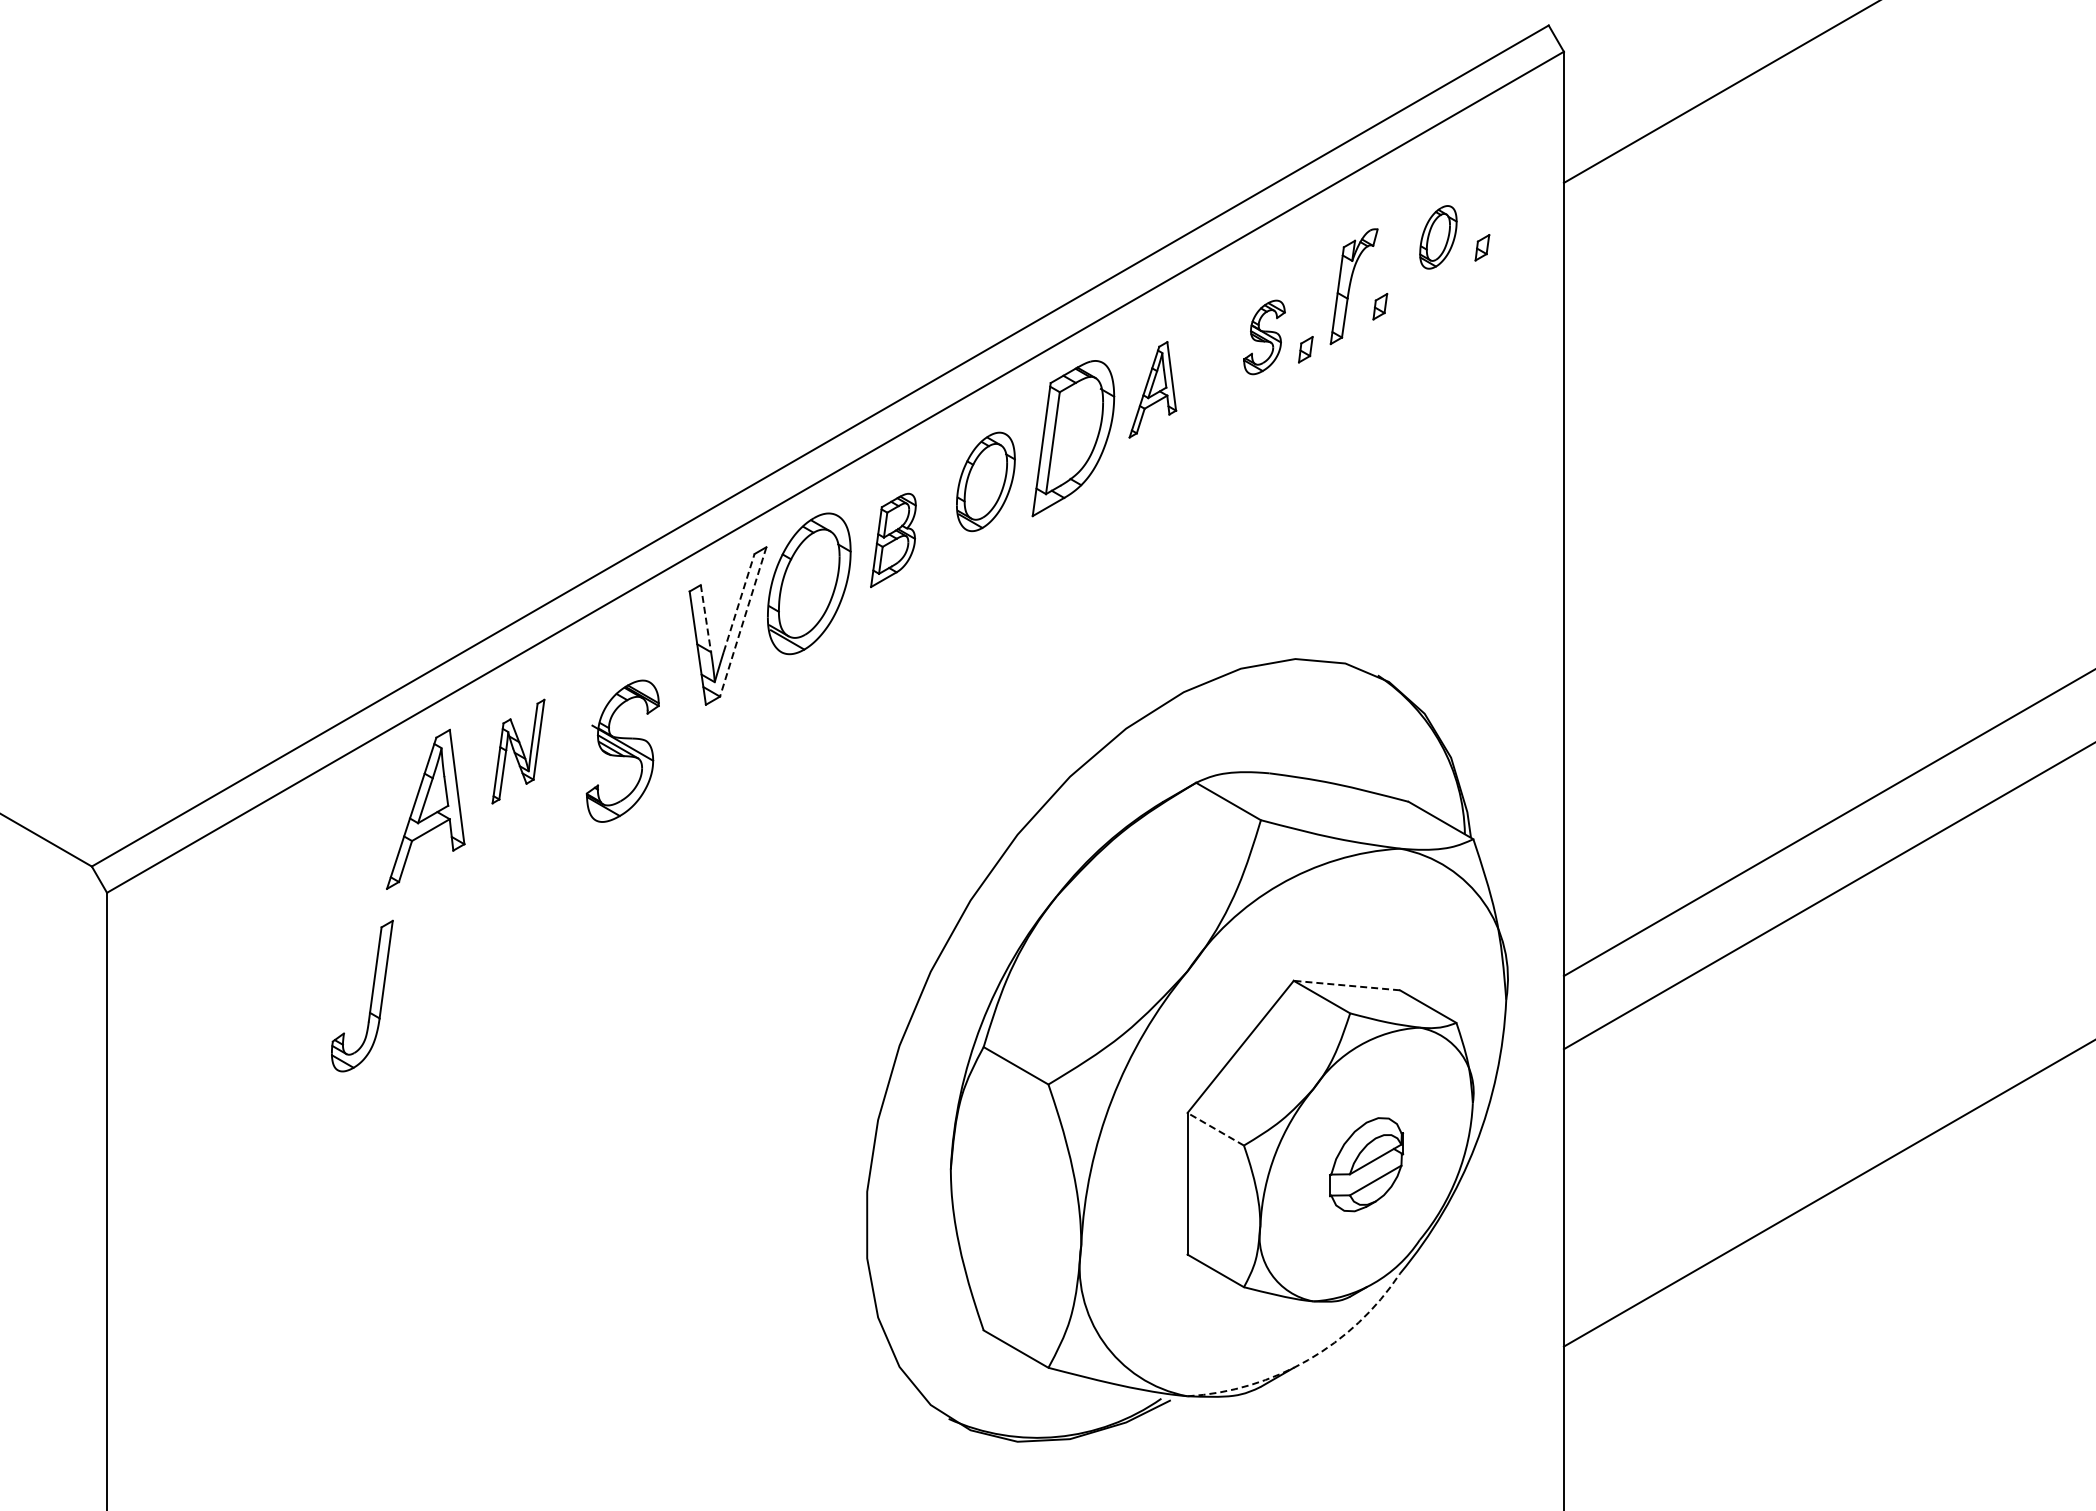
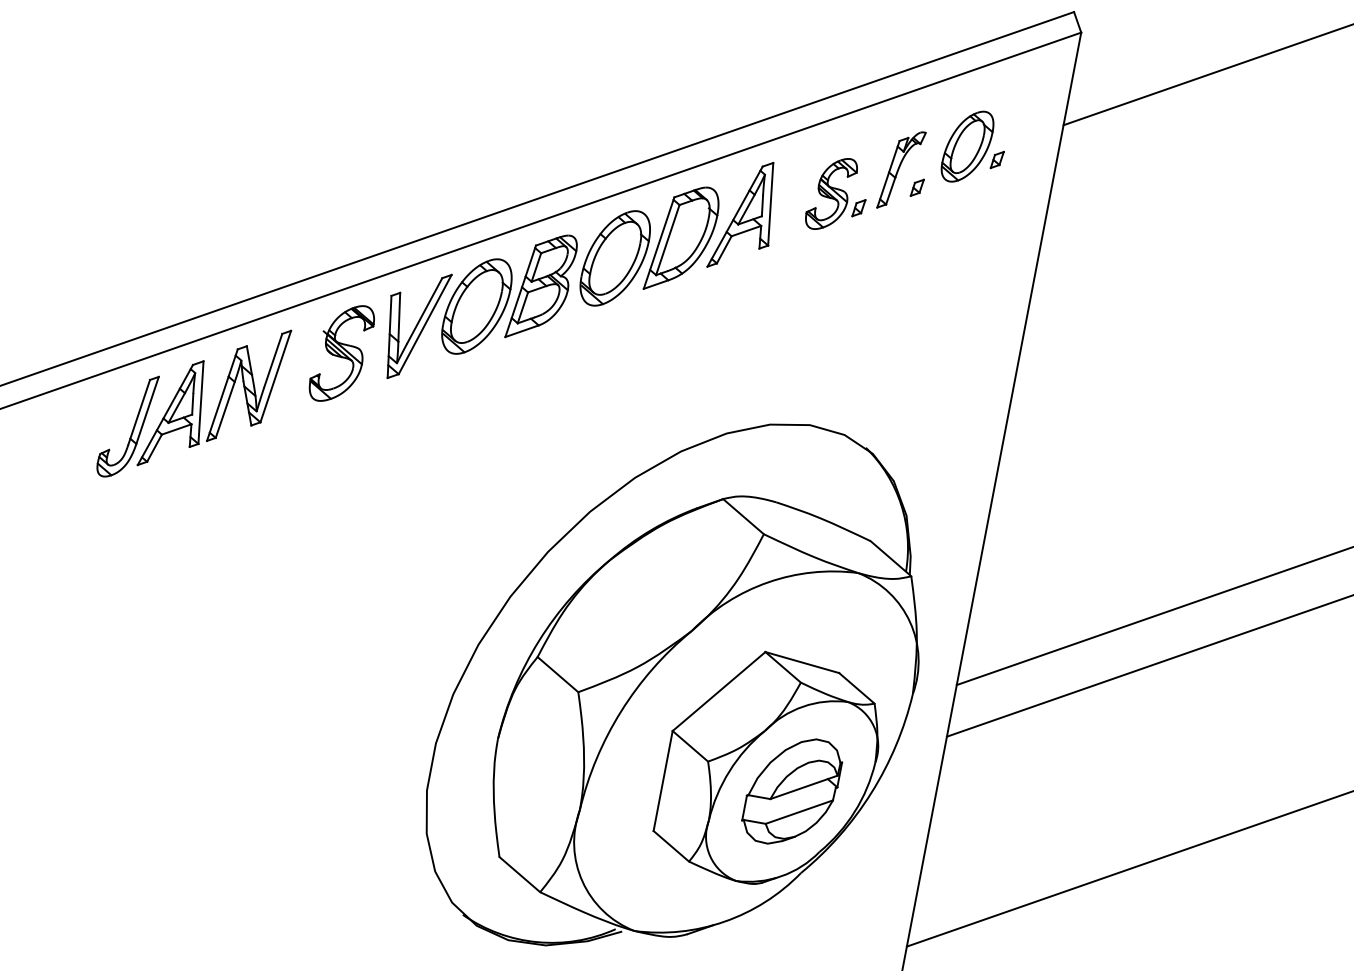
part: (1438, 237) -> (967, 146), size x1.67
part: (1264, 337) -> (831, 194), size x1.43
part: (1152, 389) -> (745, 215), size x1.67
part: (985, 481) -> (615, 258), size x1.43
part: (893, 540) -> (542, 287), size x1.67
line: (739, 602) -> (425, 310), dashed -> solid
line: (705, 618) -> (398, 317), dashed -> solid
line: (743, 622) -> (425, 325), dashed -> solid
part: (622, 750) -> (341, 352), moved
part: (518, 751) -> (249, 385), size x1.67
line: (1346, 985) -> (802, 662), dashed -> solid
part: (370, 999) -> (132, 429), moved
line: (1215, 1129) -> (690, 746), dashed -> solid
part: (1366, 1164) -> (792, 791), size x1.67
arc: (1308, 1360) -> (724, 922), dashed -> solid

